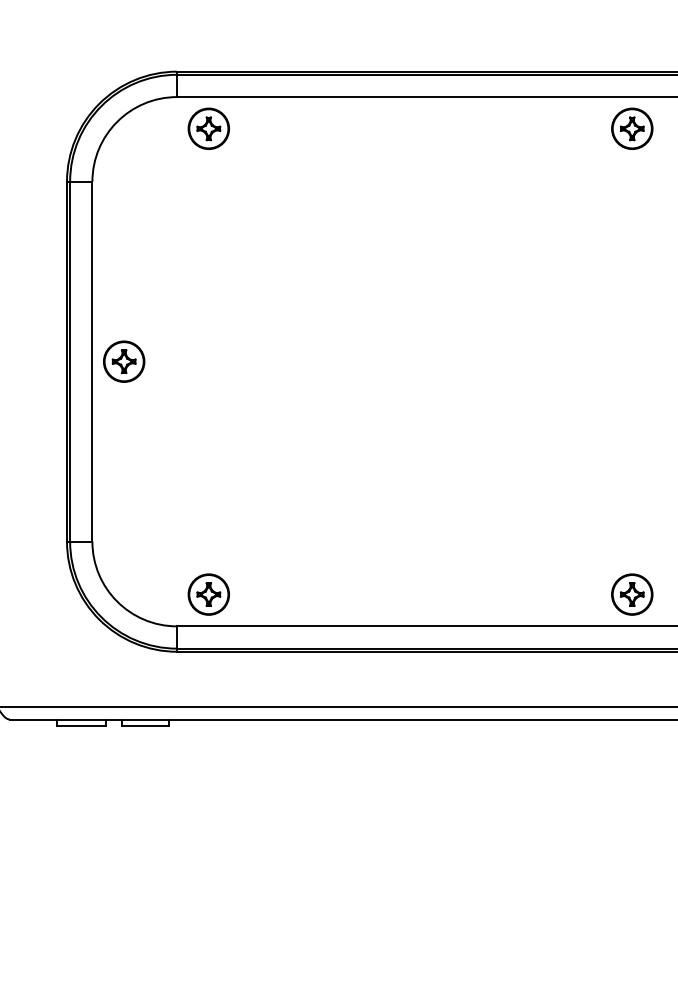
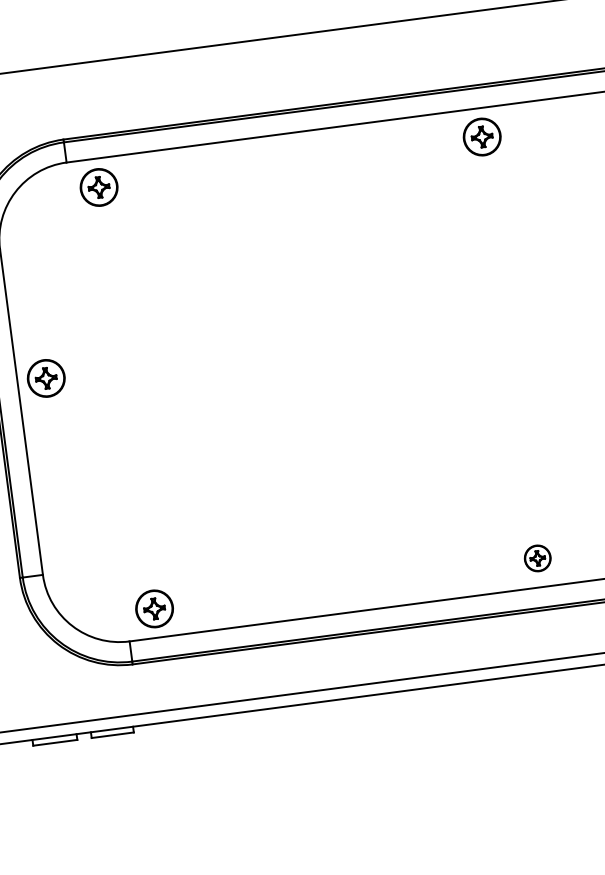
part: (124, 361) -> (46, 378), moved
part: (632, 594) -> (537, 558), size x0.7

